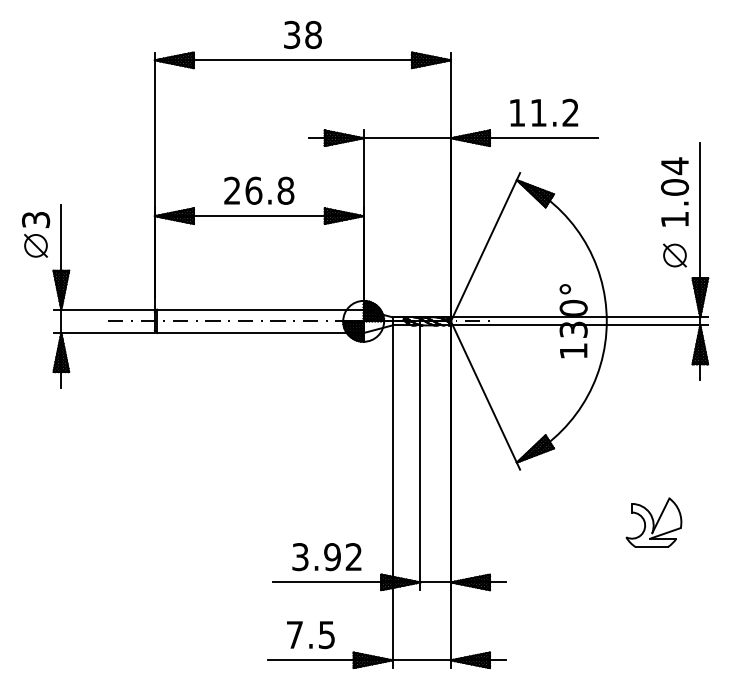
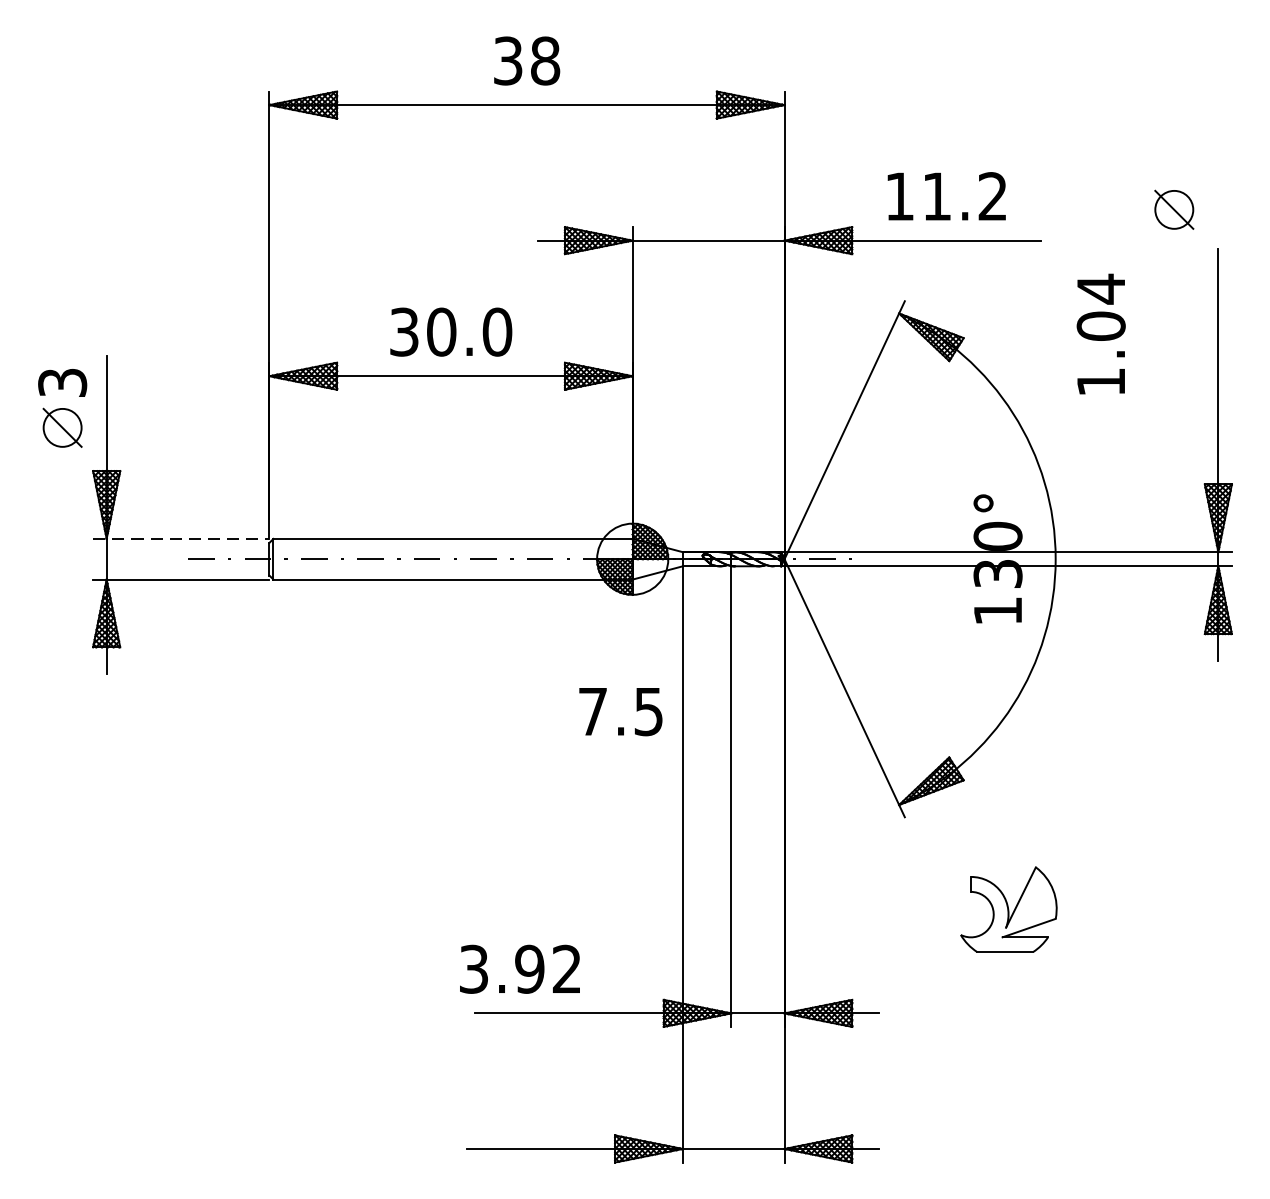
text: (259, 190) -> (451, 331), 26.8 -> 30.0
text: (675, 191) -> (1102, 333), moved
part: (674, 255) -> (1173, 209), moved
line: (104, 309) -> (181, 538), solid -> dashed
part: (653, 522) -> (1008, 909), moved
text: (326, 557) -> (519, 970), moved
text: (310, 635) -> (620, 712), moved

